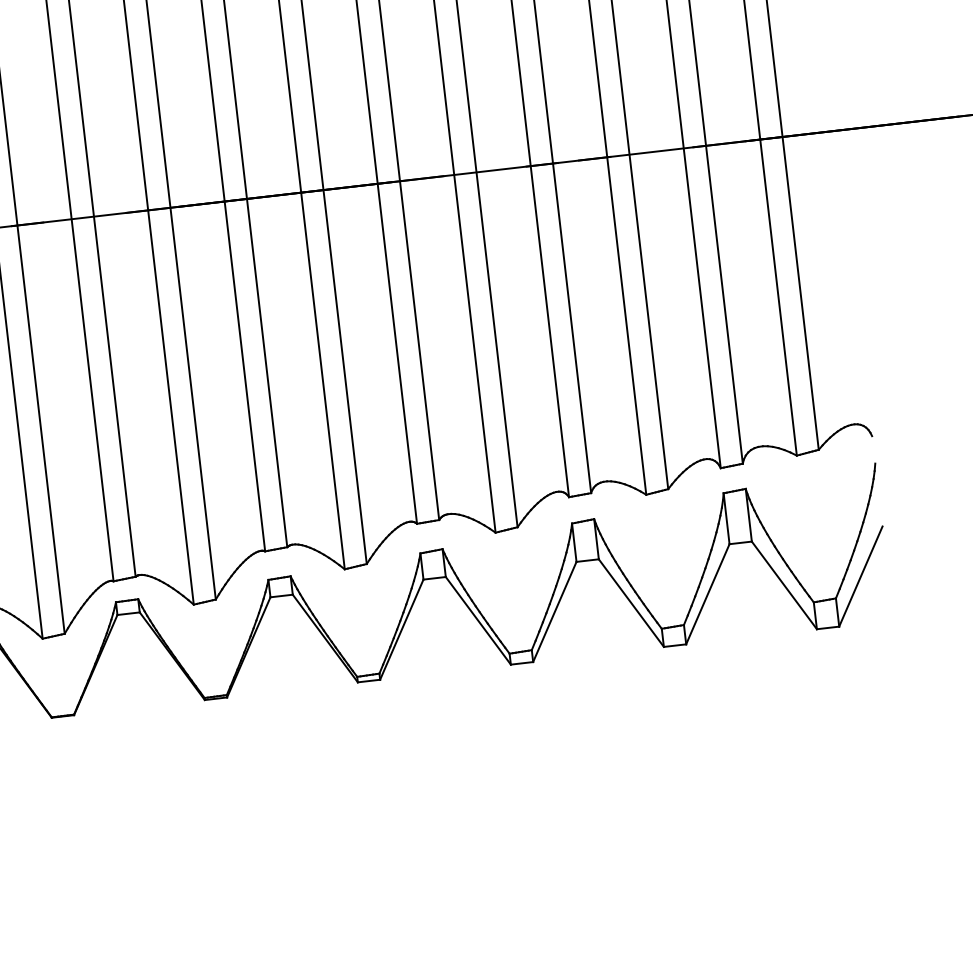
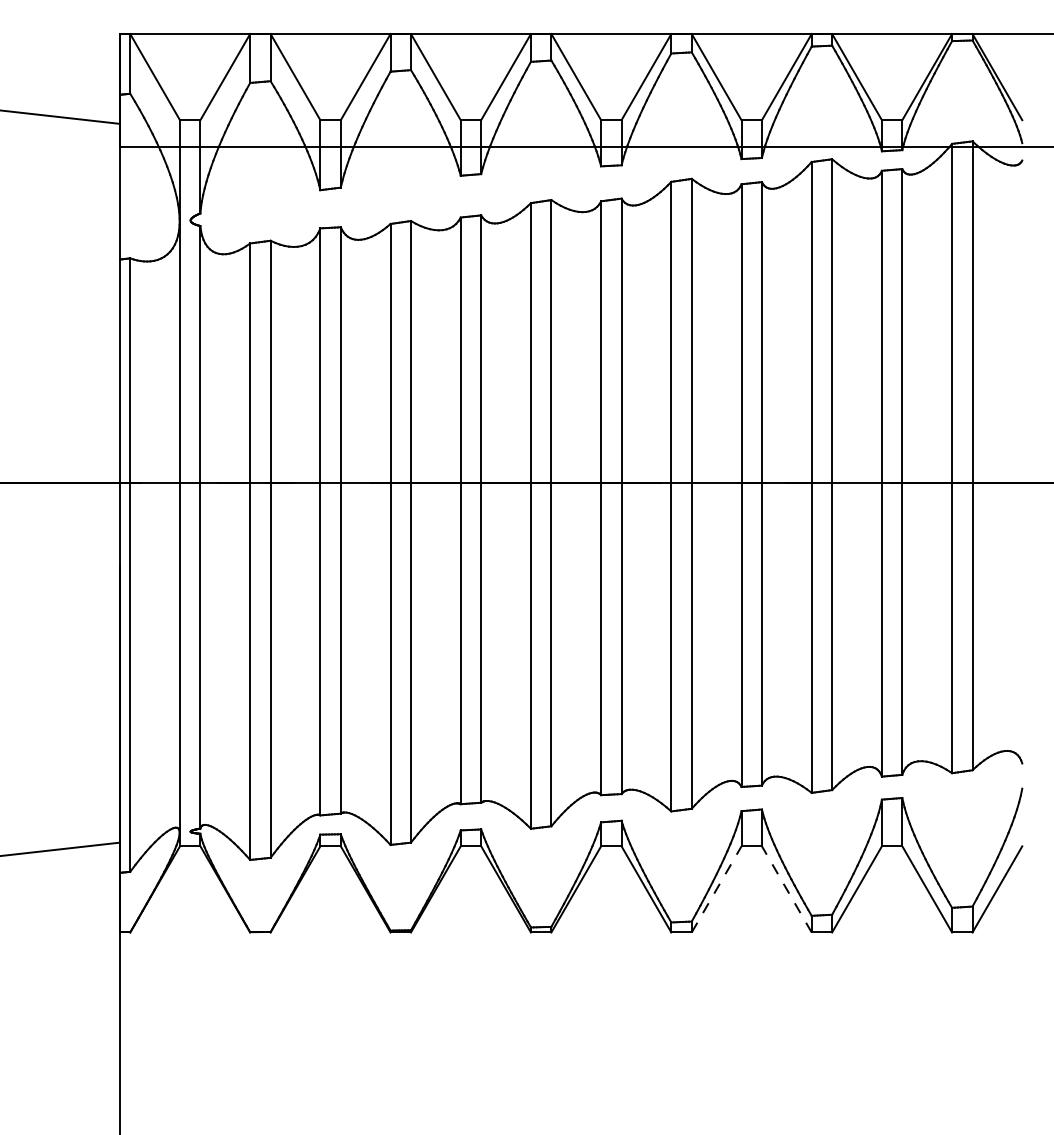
line: (631, 603) -> (786, 889), solid -> dashed
line: (554, 612) -> (716, 889), solid -> dashed

